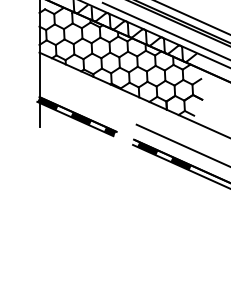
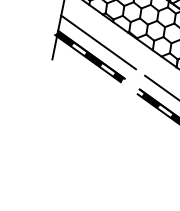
line: (82, 99) -> (98, 41), added

